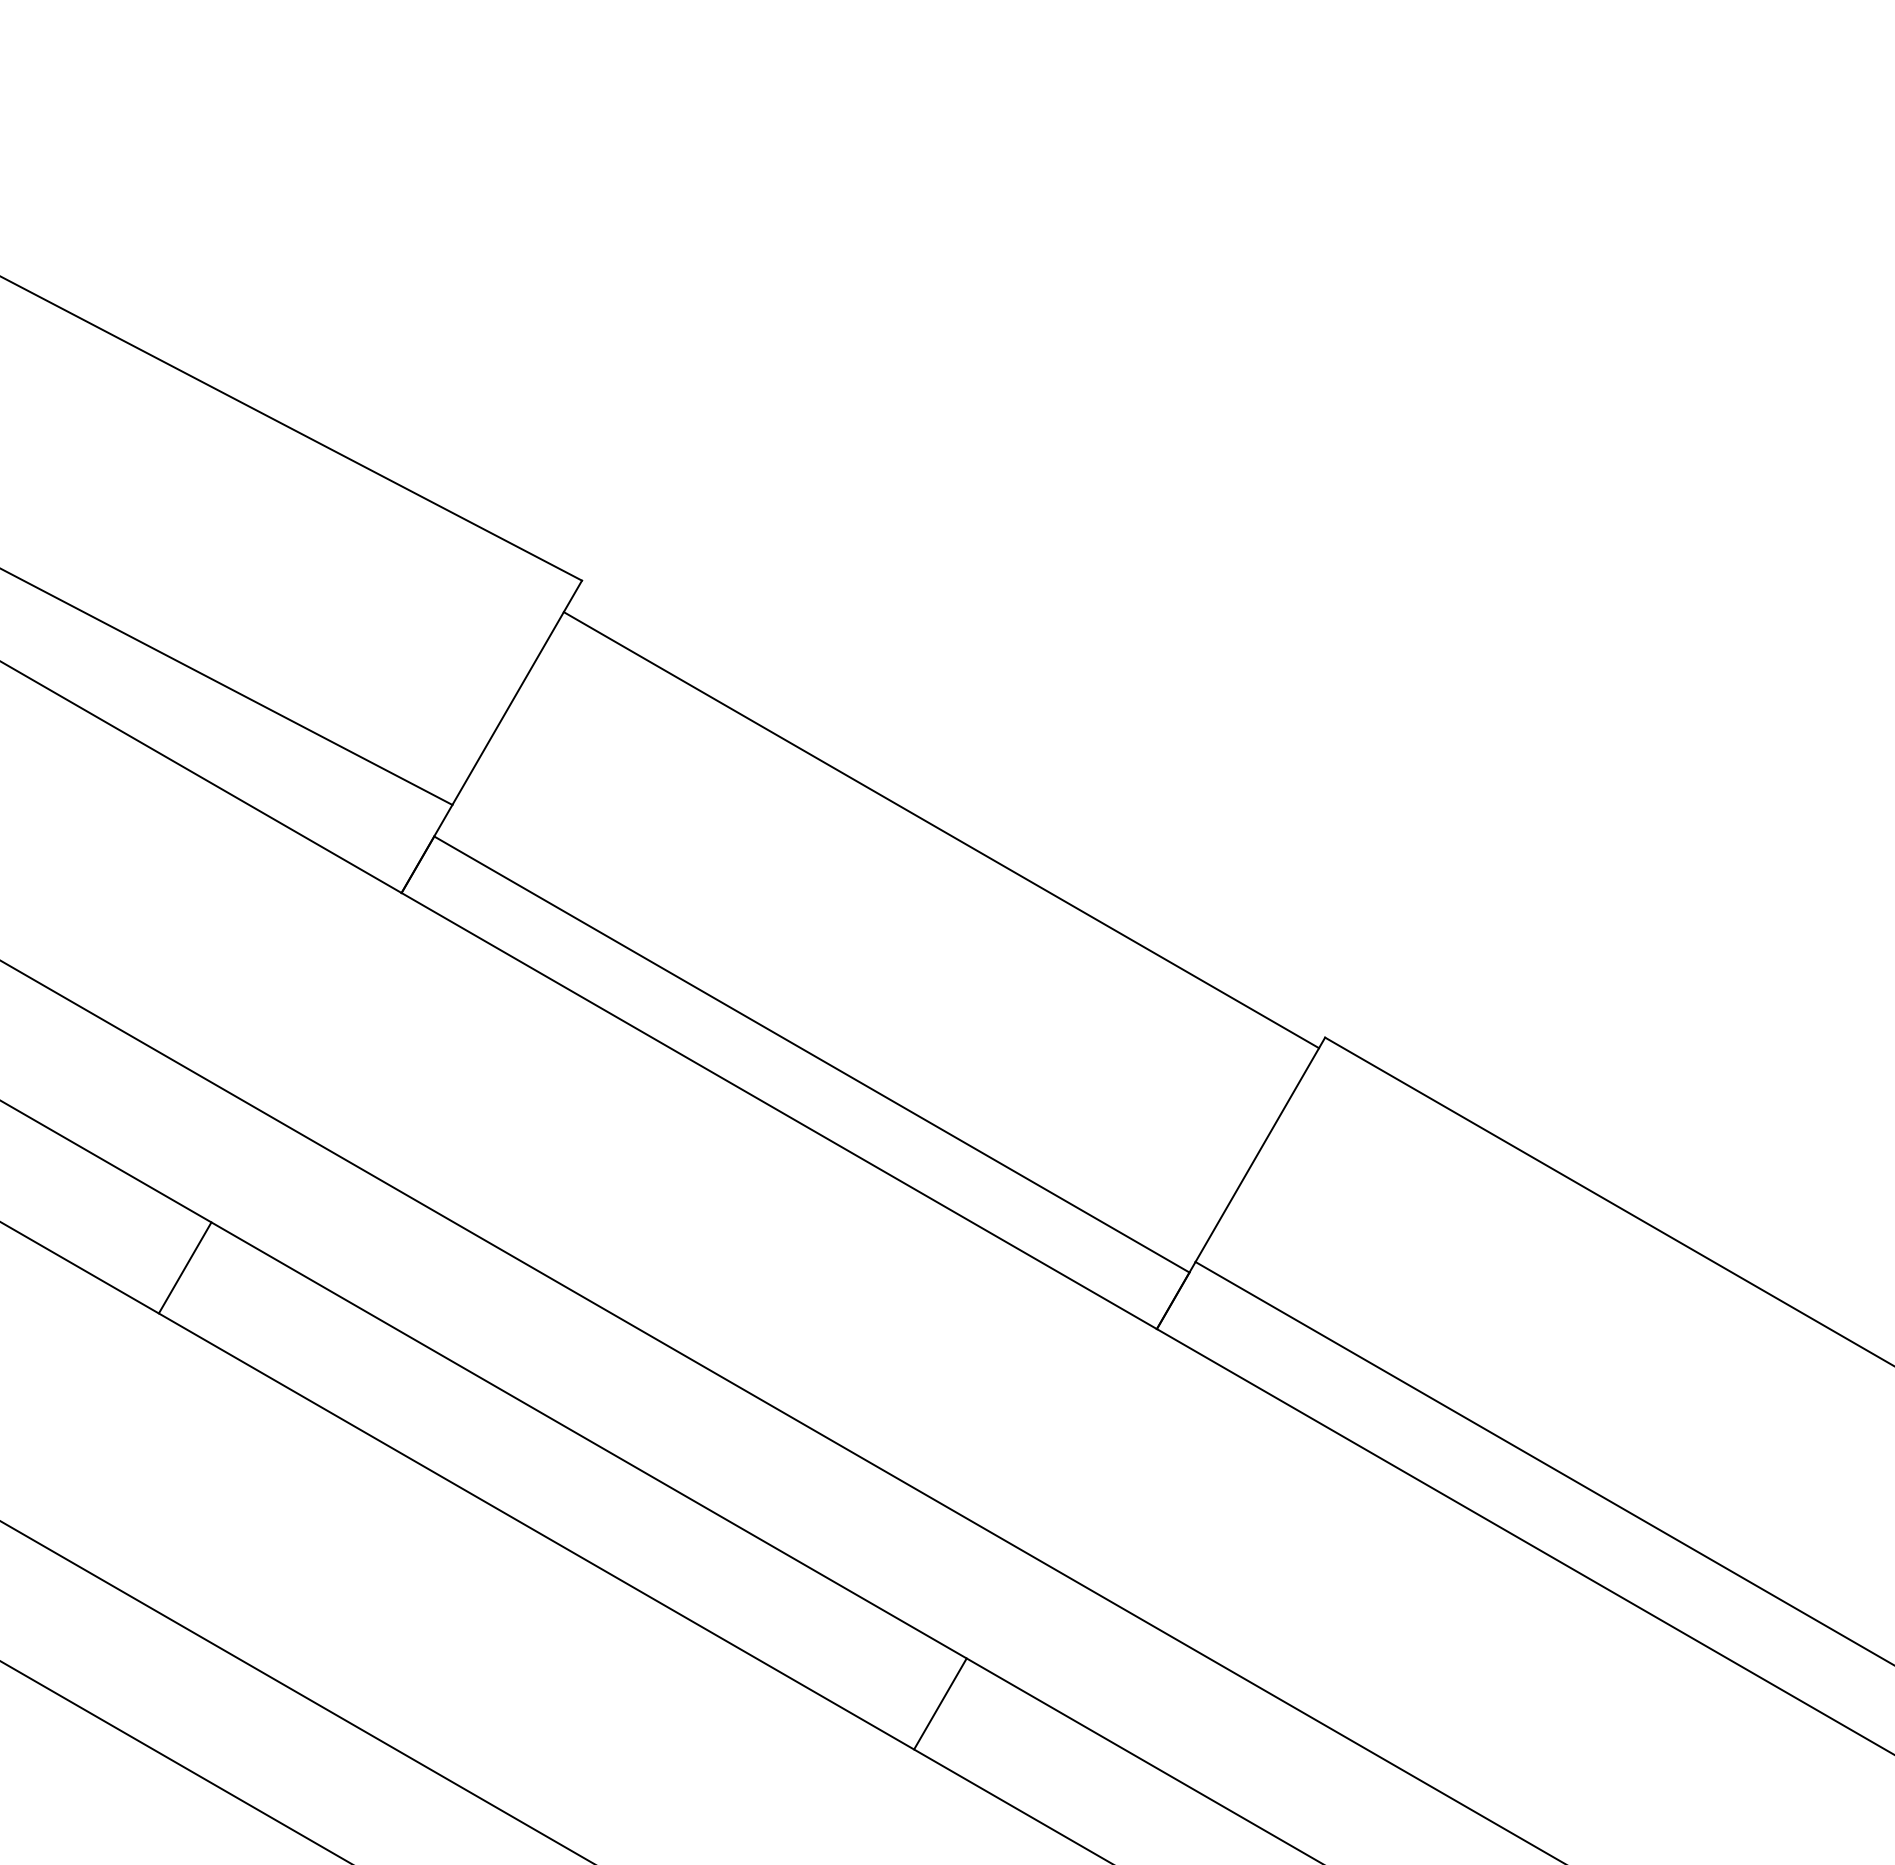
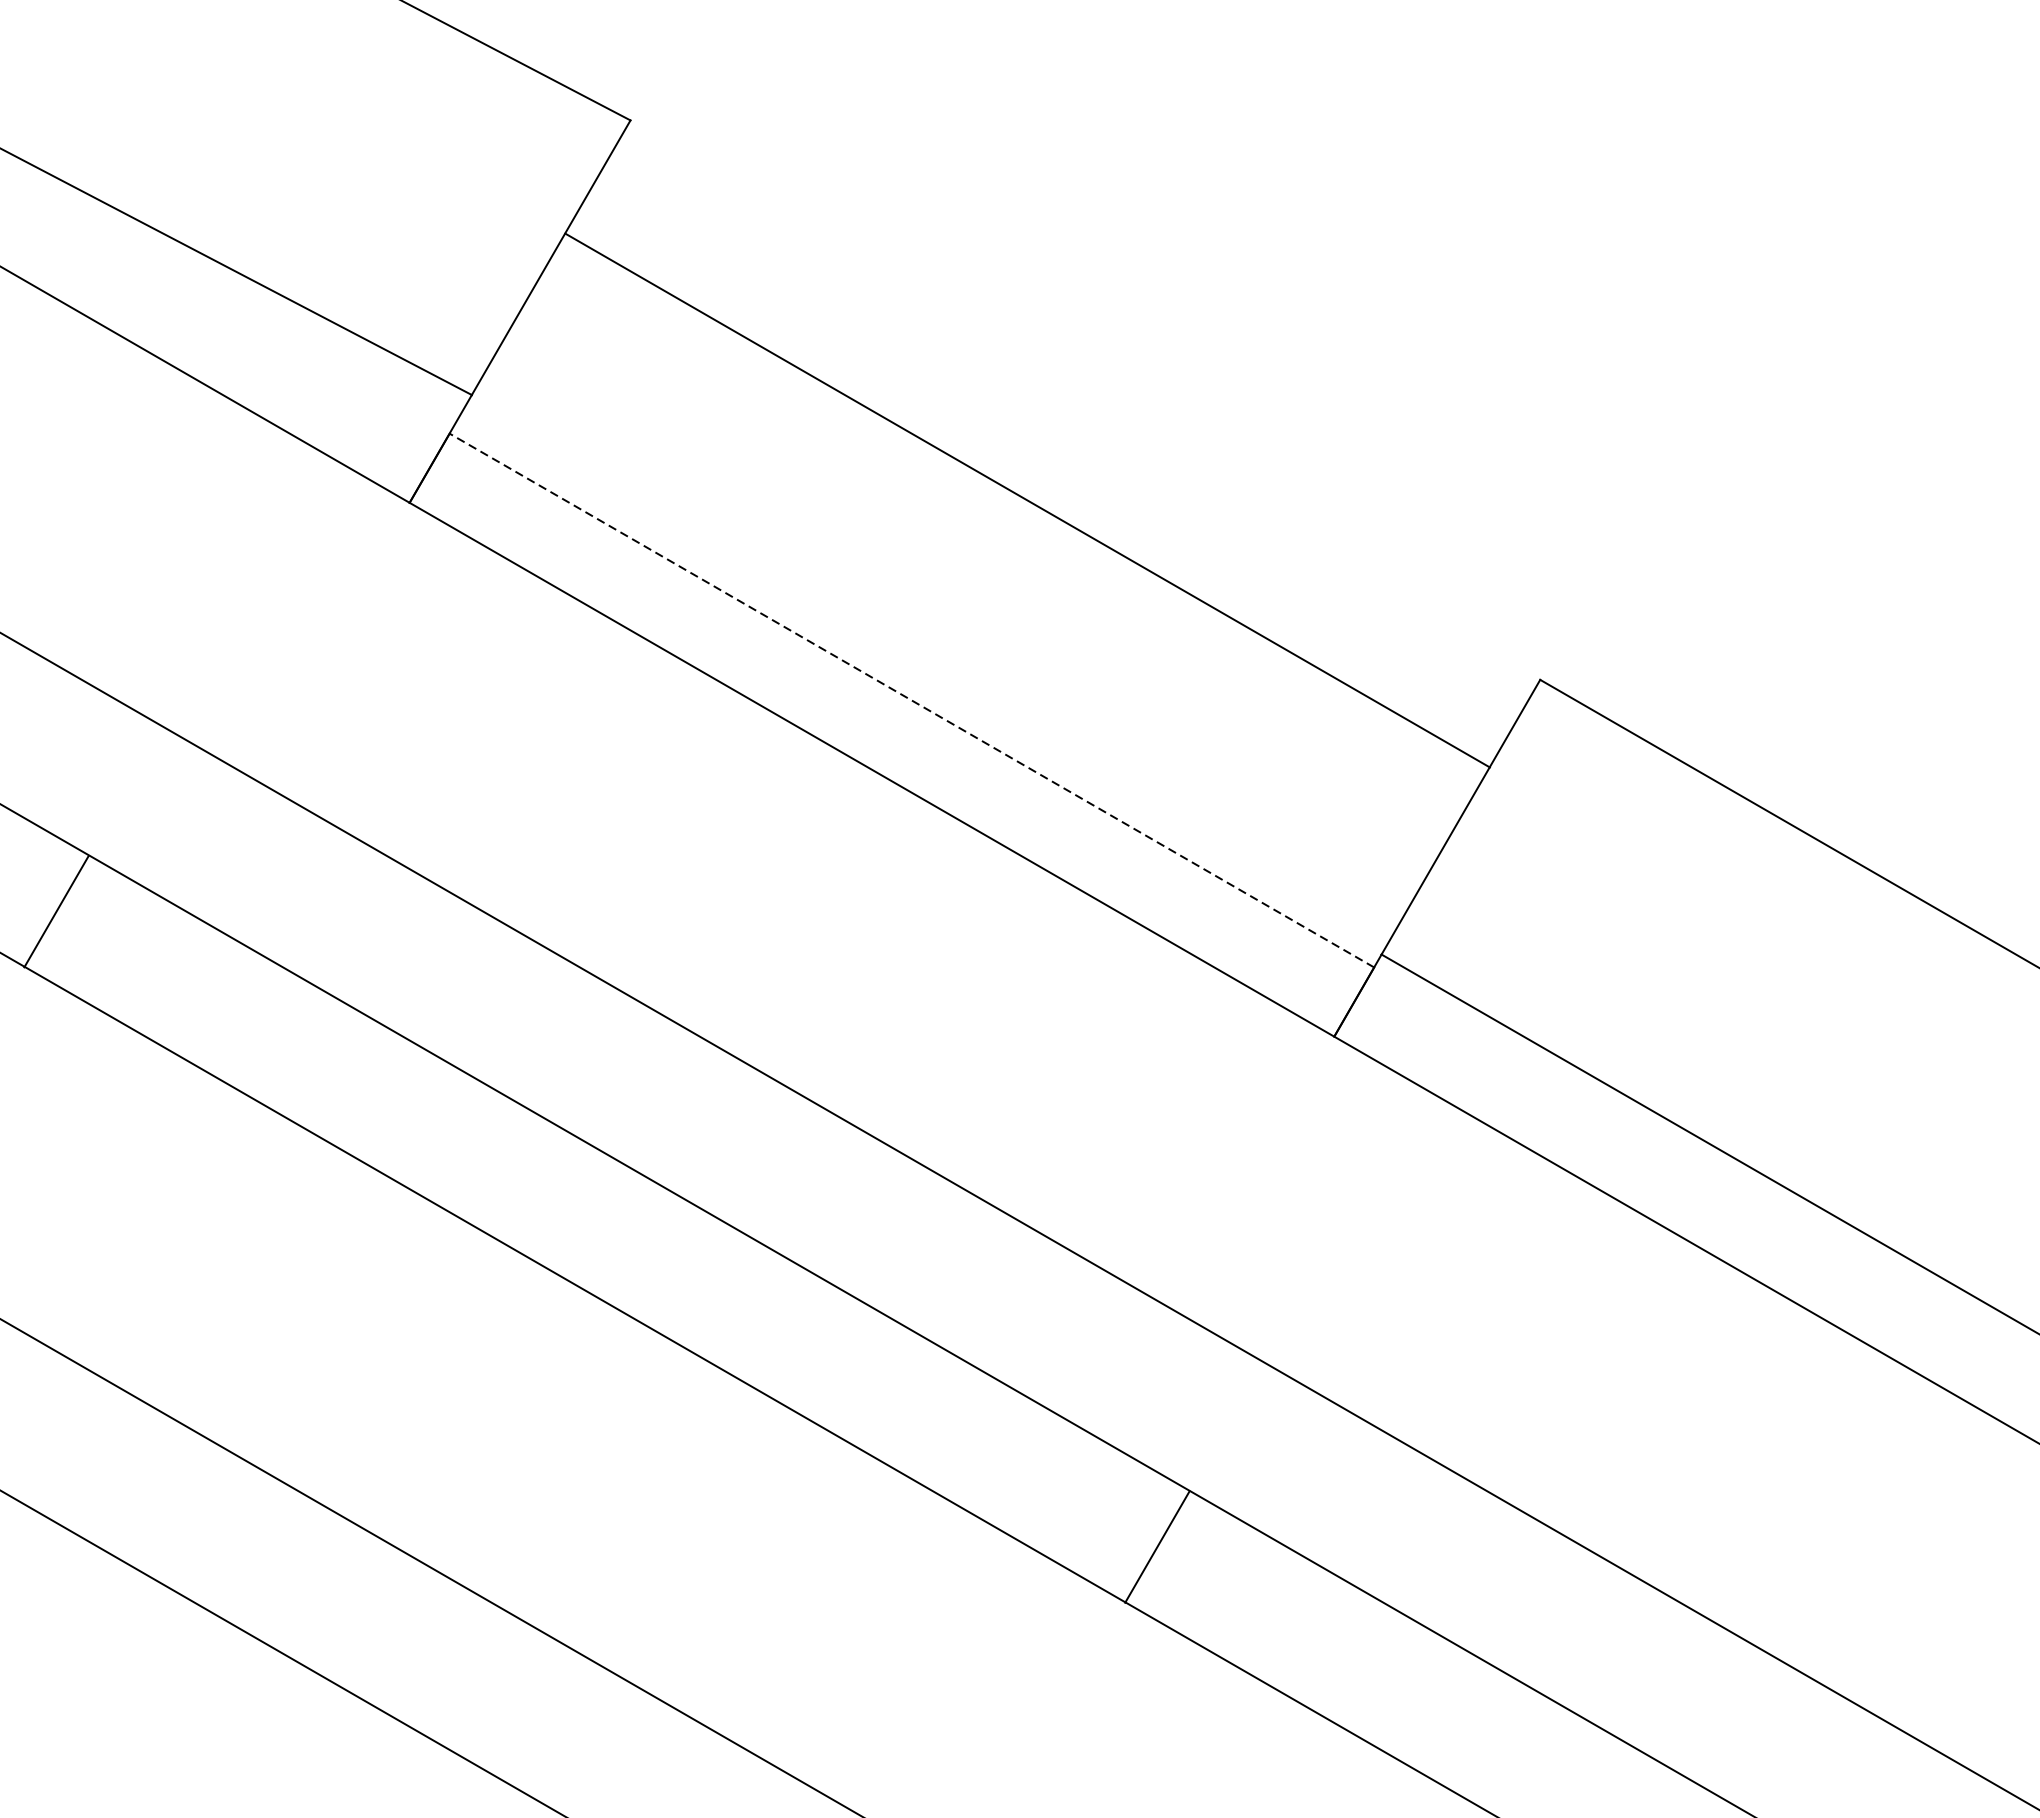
line: (941, 830) -> (1027, 500), moved
line: (811, 1054) -> (911, 700), solid -> dashed
line: (184, 1267) -> (55, 911), moved
line: (940, 1703) -> (1157, 1546), moved

